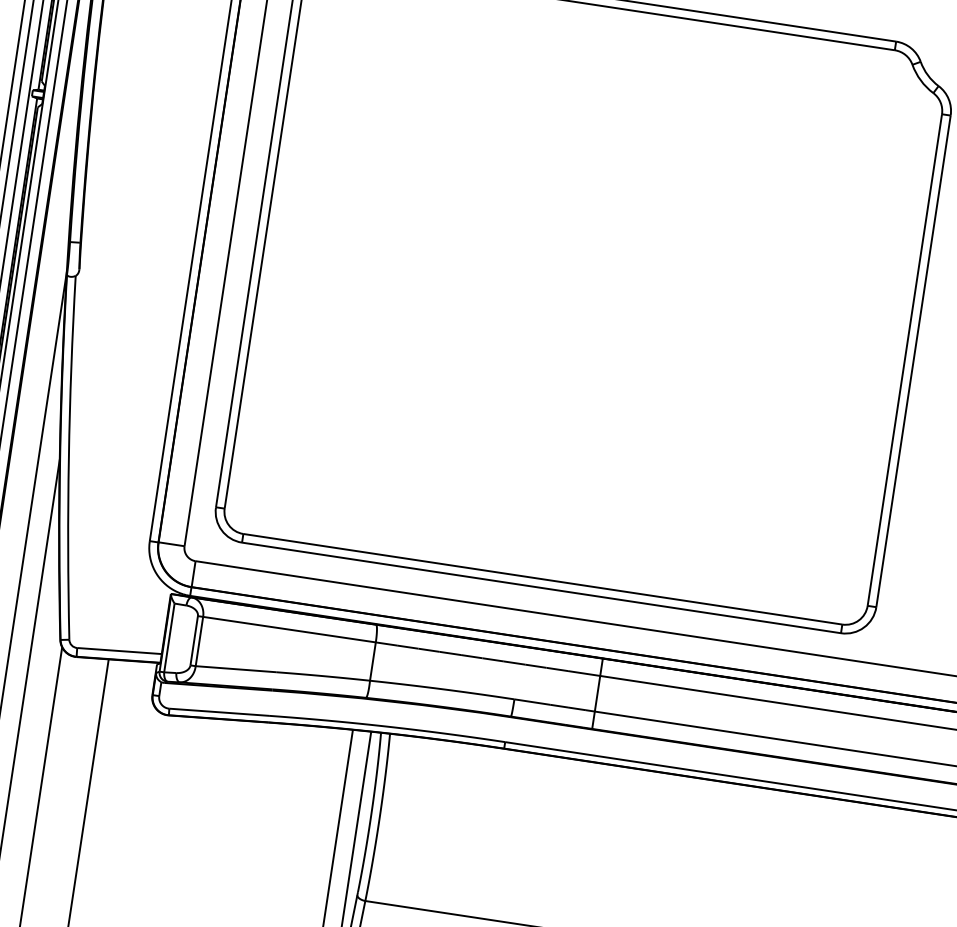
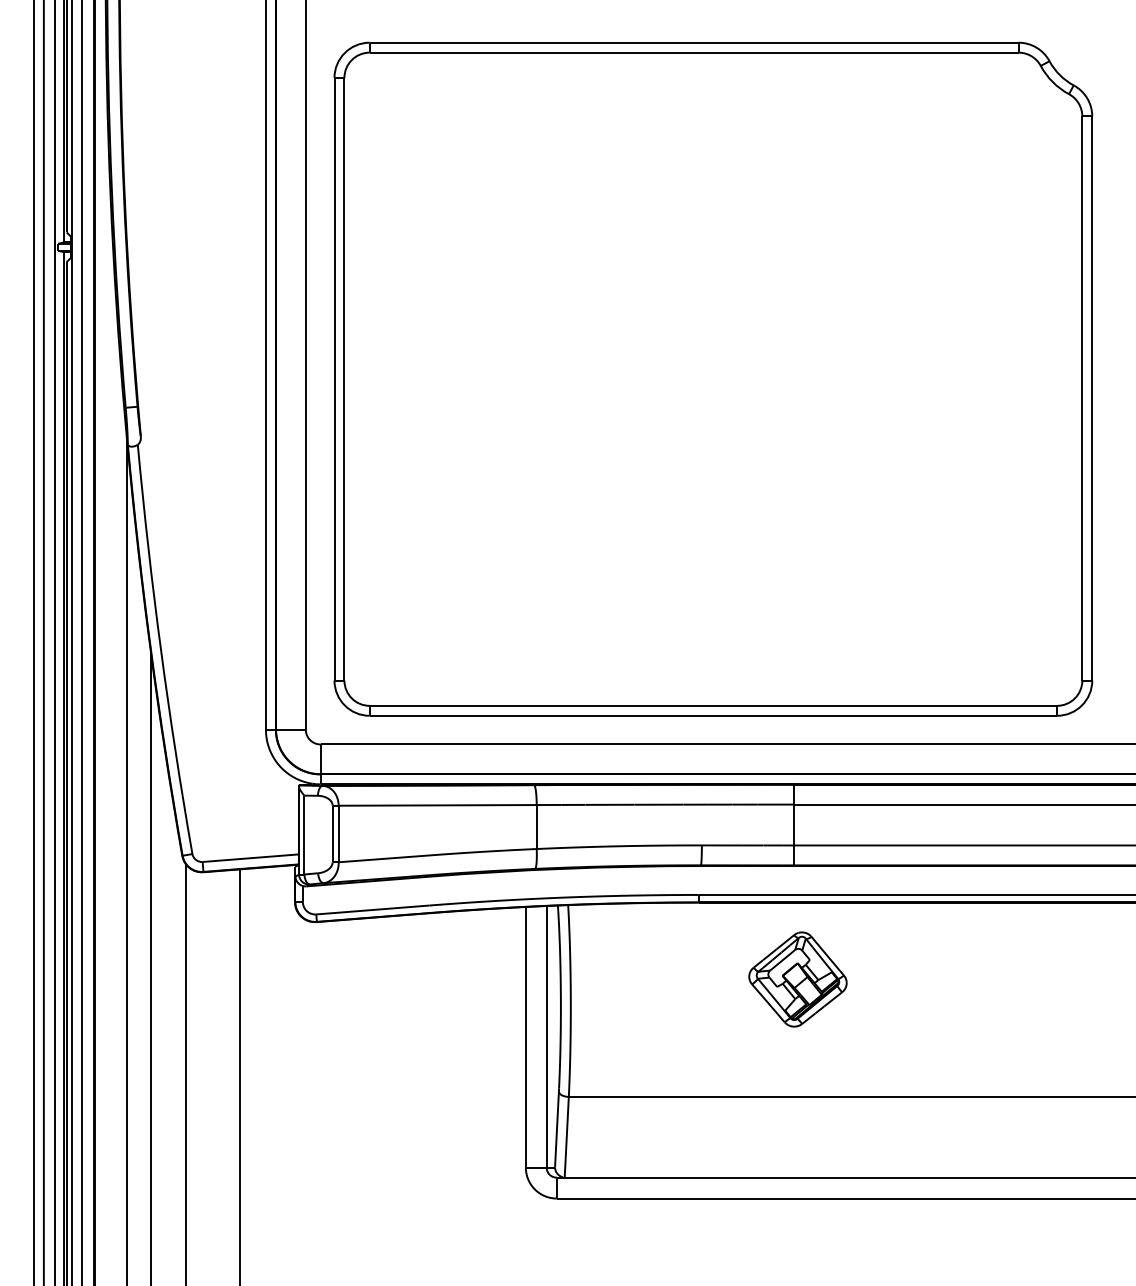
part: (580, 828) -> (797, 979), added

